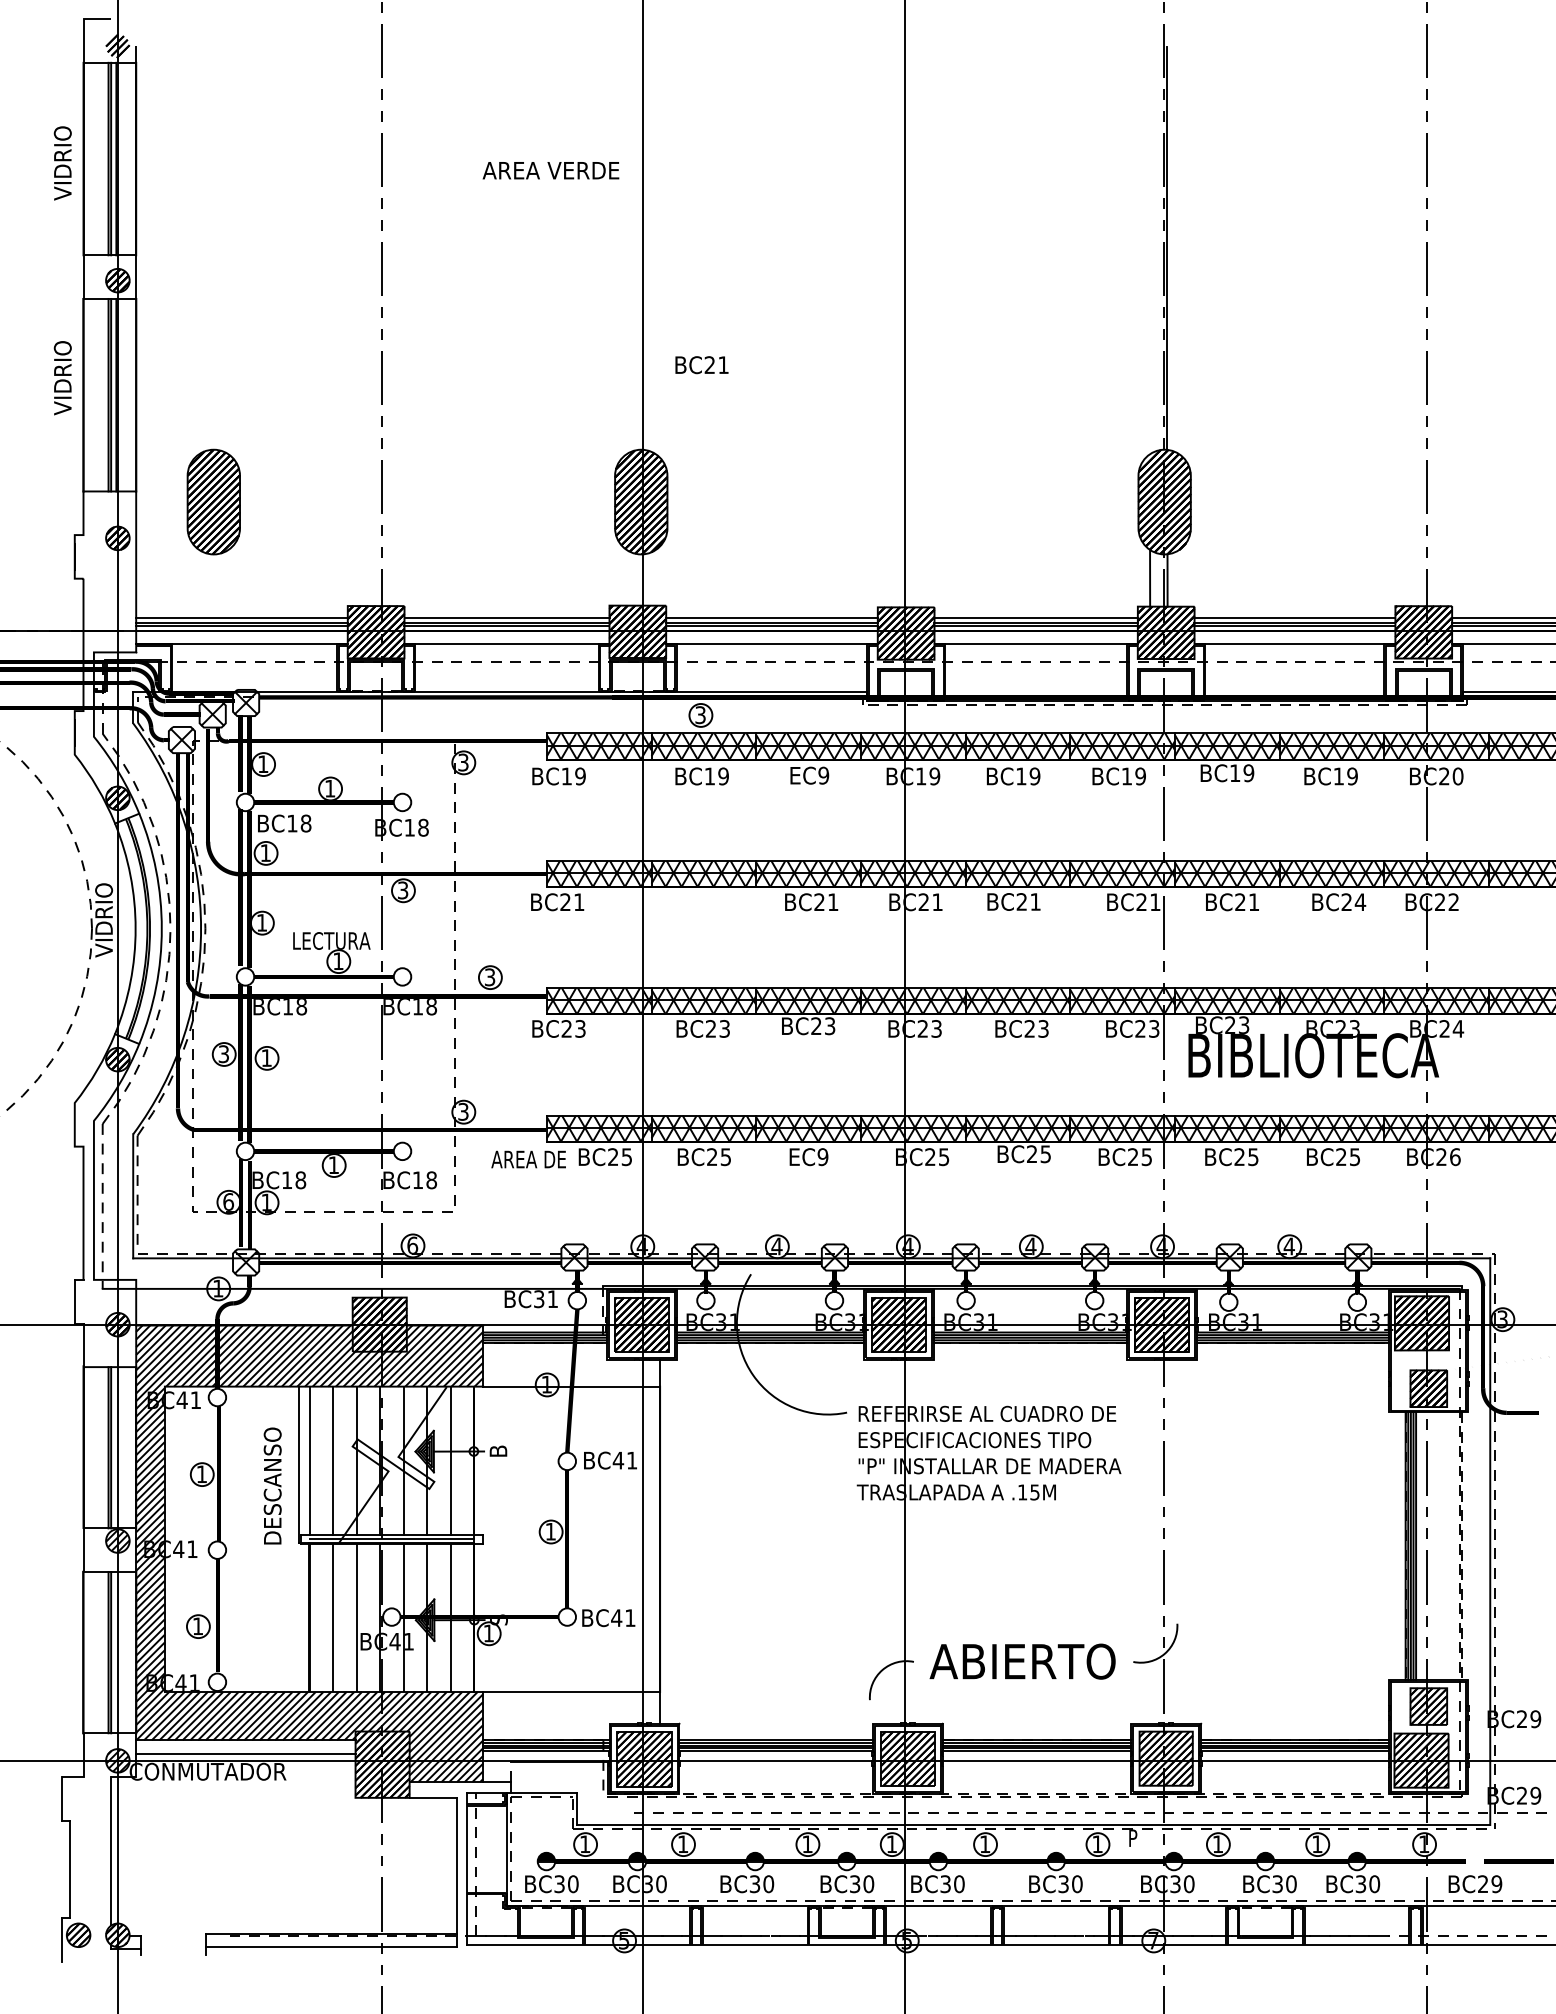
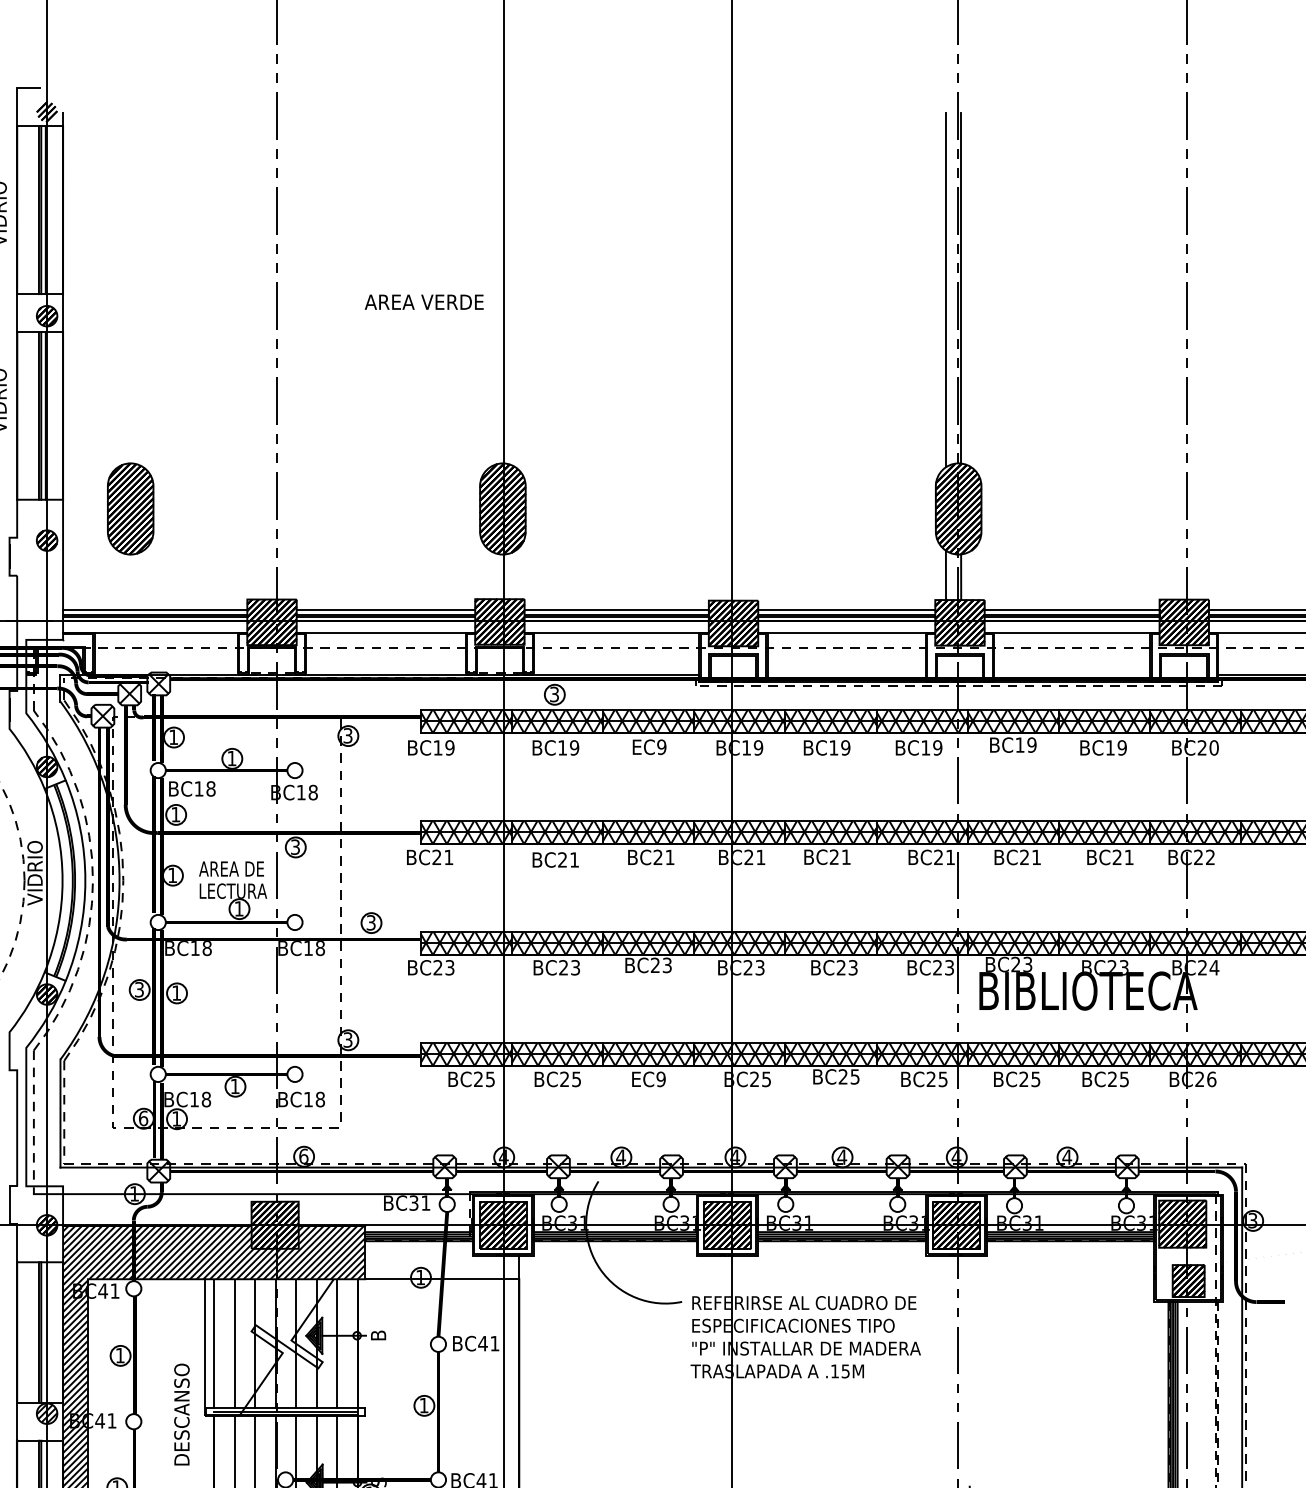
text: (550, 170) -> (423, 302), moved
line: (1149, 250) -> (945, 289), added
text: (701, 365) -> (555, 860), moved
text: (1360, 901) -> (1129, 856), BC24 -> BC21
text: (528, 1159) -> (231, 868), moved
text: (272, 1485) -> (181, 1414), moved

